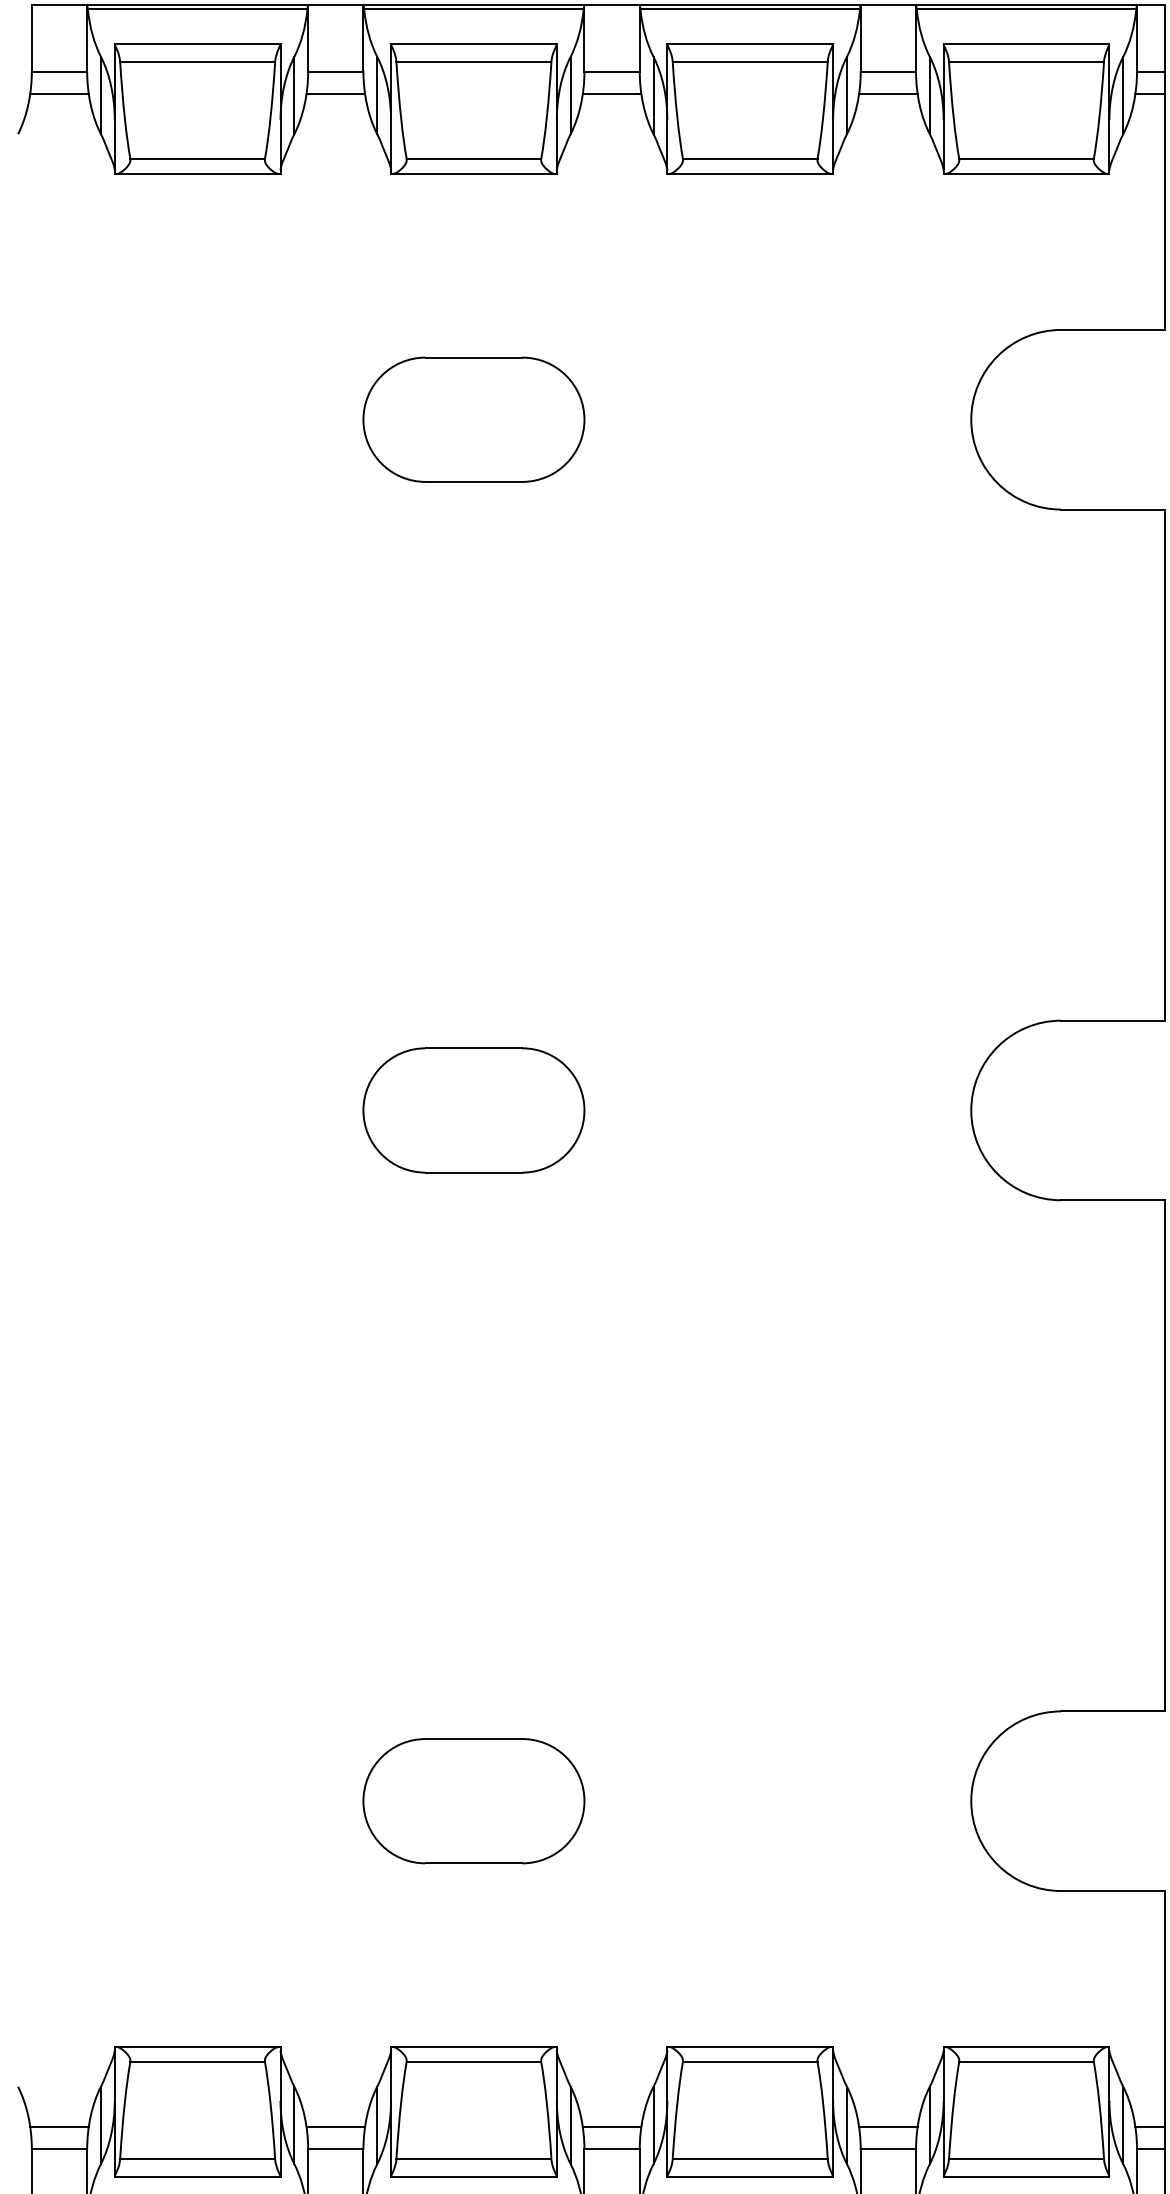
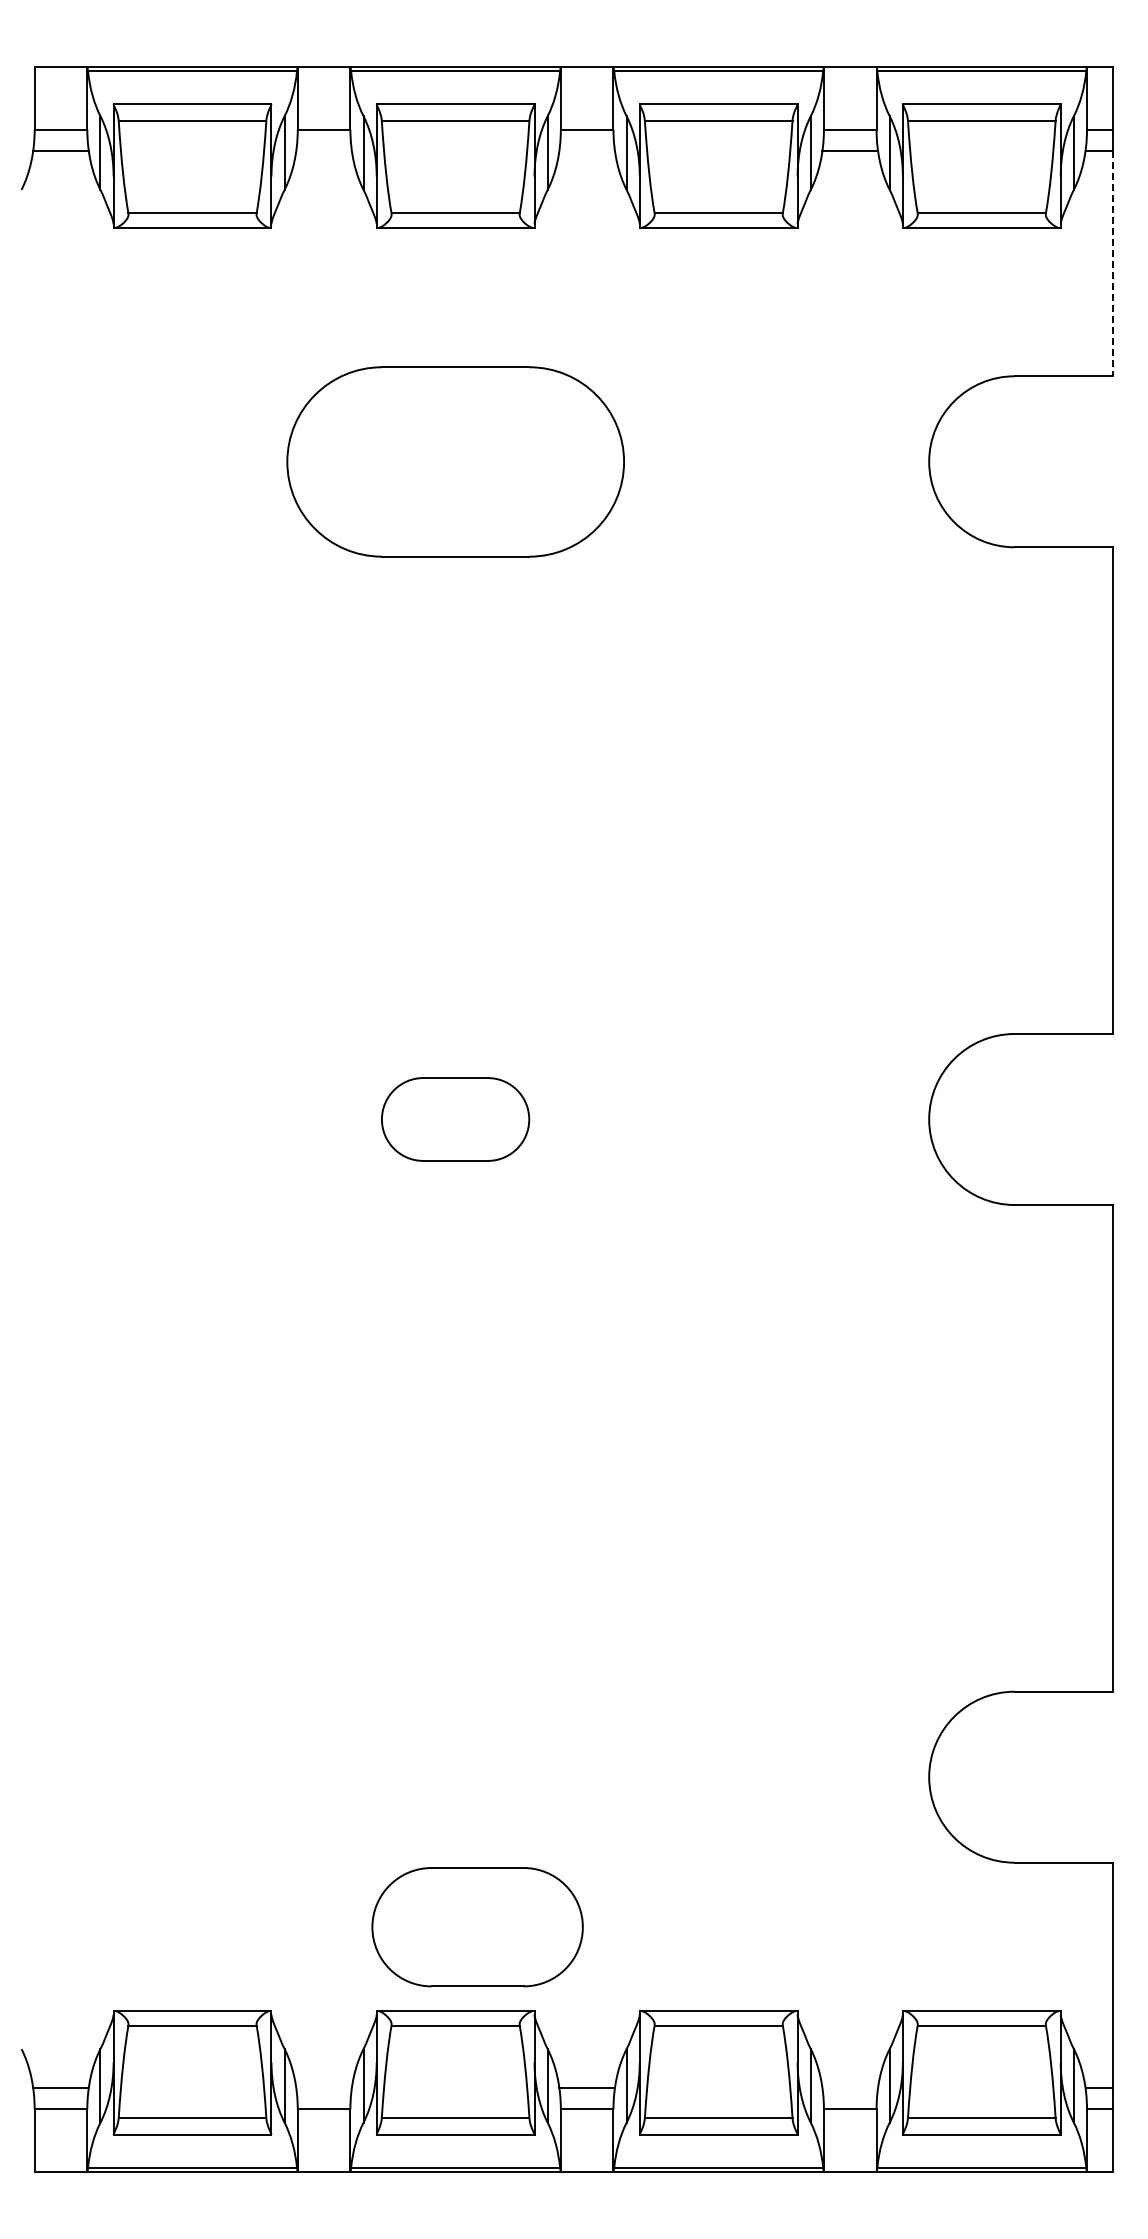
line: (335, 93) -> (323, 151), removed
line: (611, 93) -> (586, 151), removed
line: (1164, 212) -> (1113, 264), solid -> dashed
part: (473, 419) -> (455, 461), size x1.6
part: (473, 1110) -> (455, 1119), size x0.7
part: (473, 1801) -> (477, 1927), moved
line: (335, 2127) -> (323, 2087), removed
line: (888, 2127) -> (850, 2087), removed

